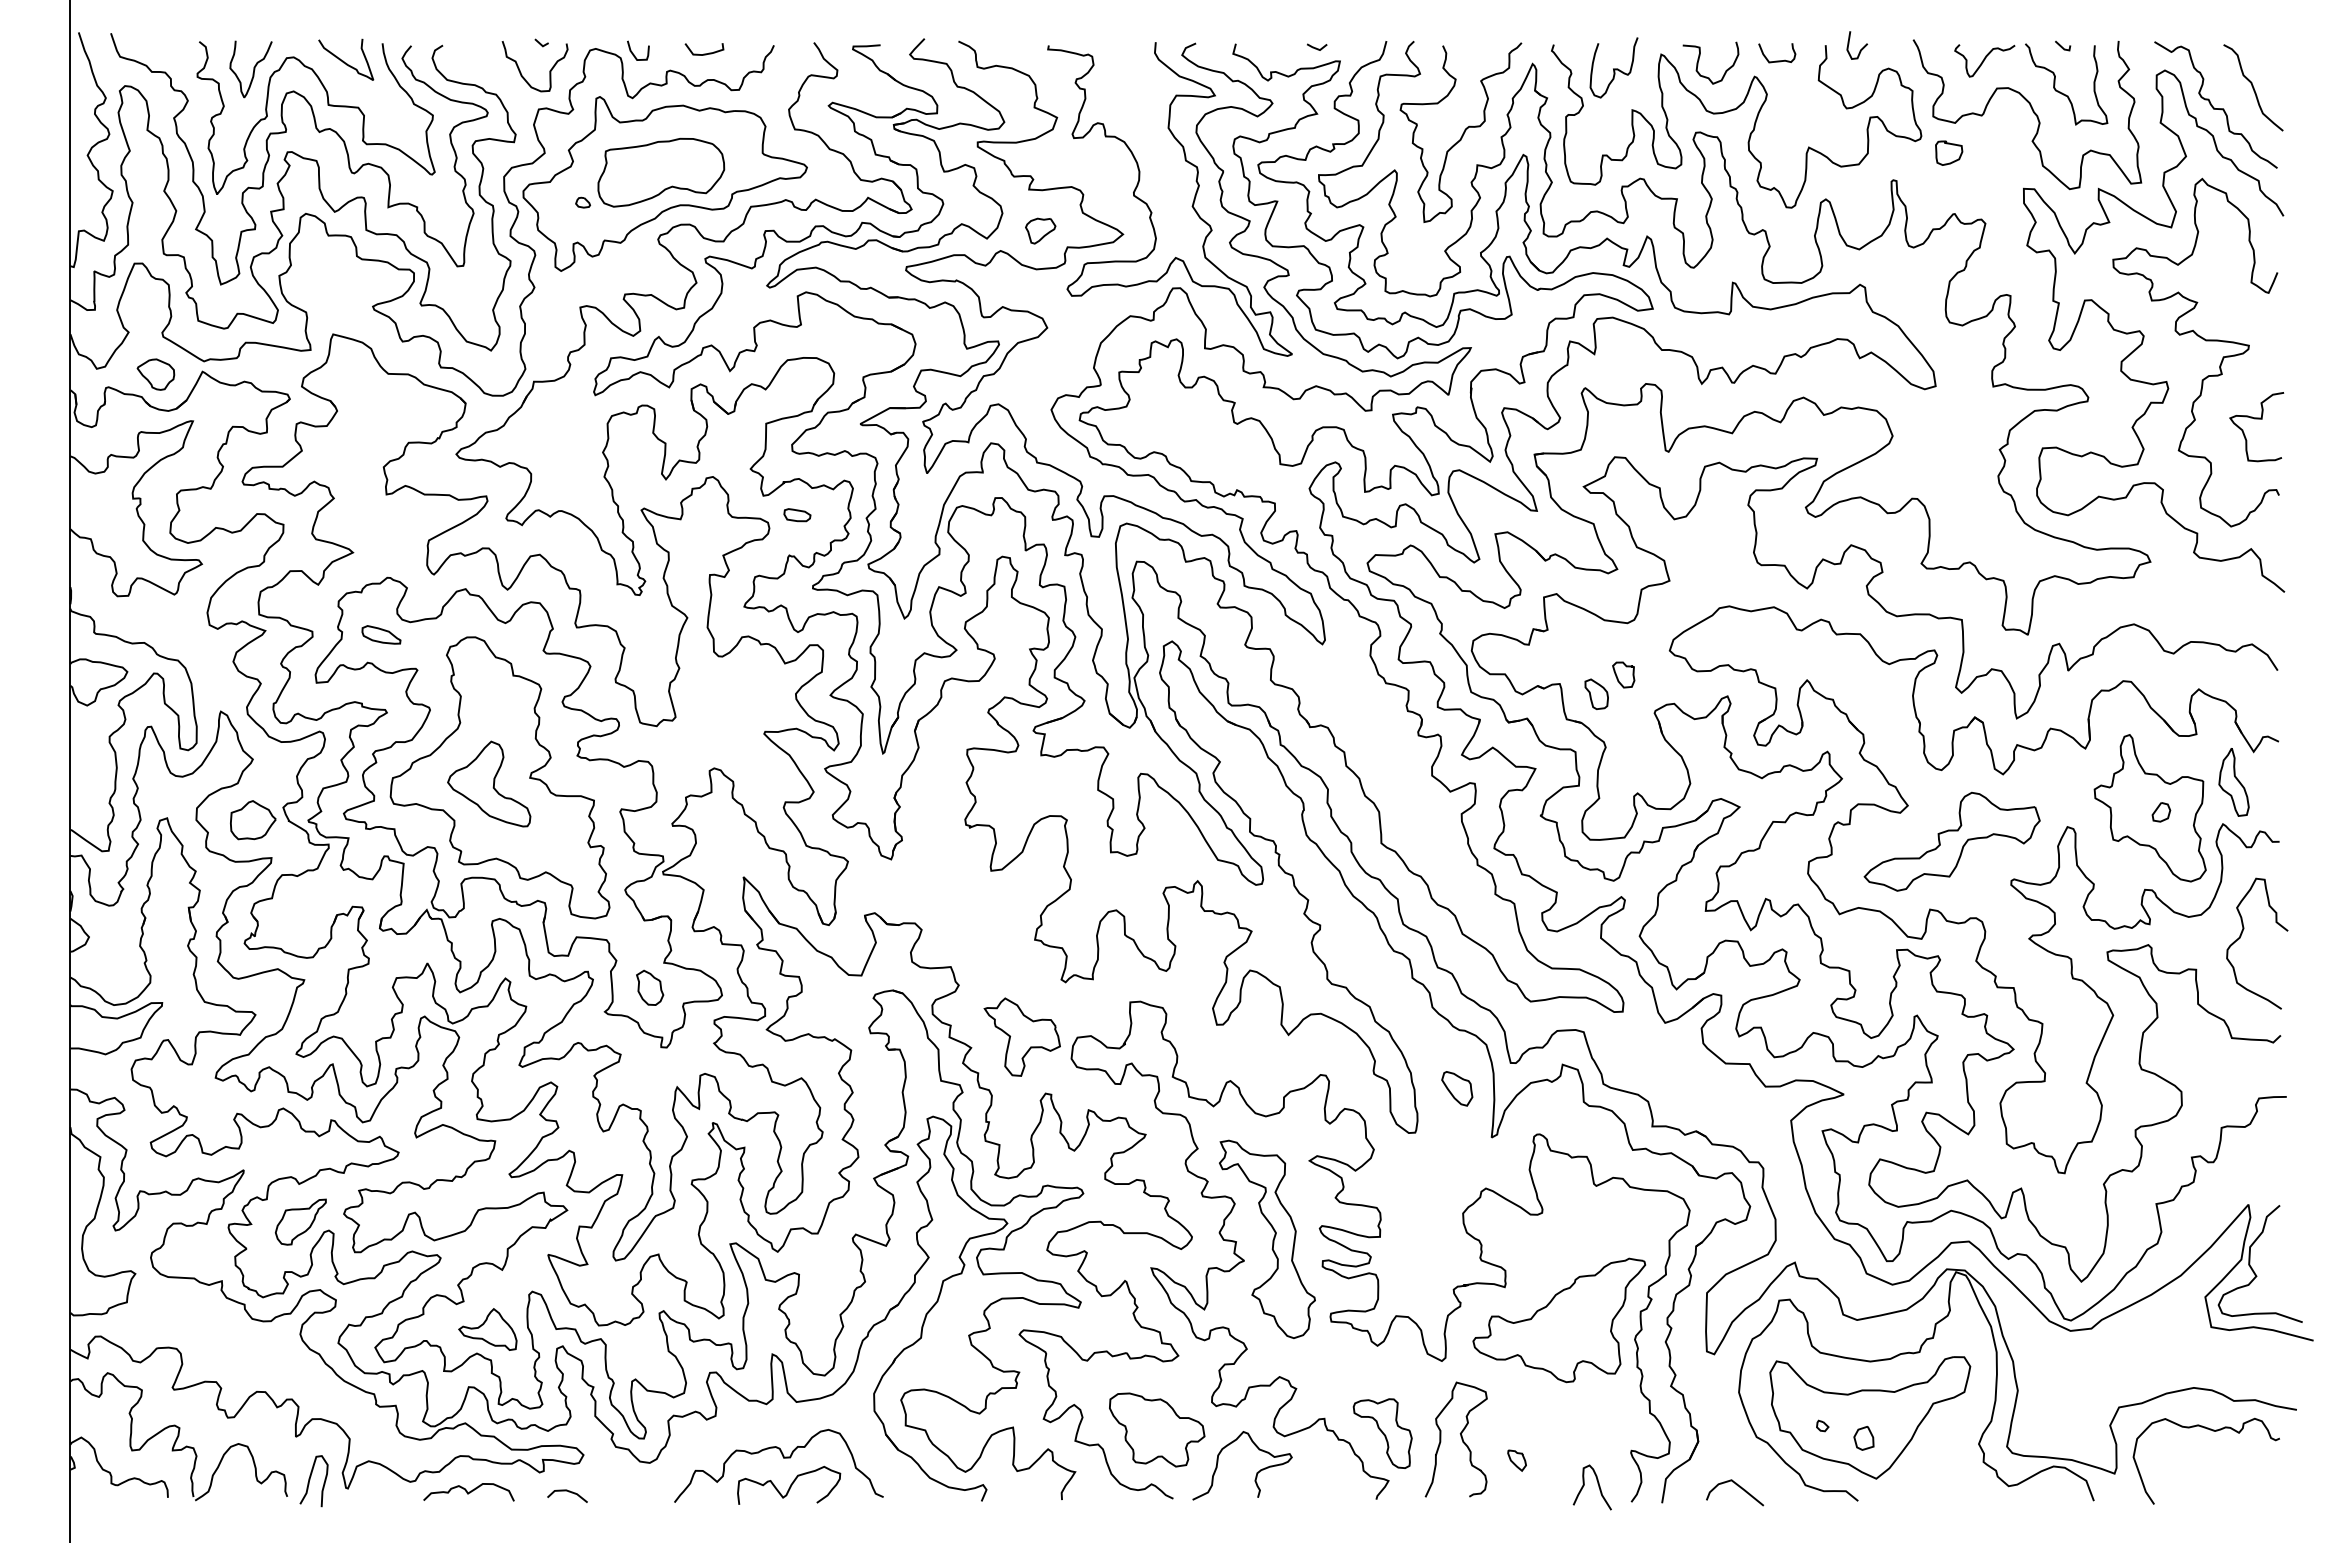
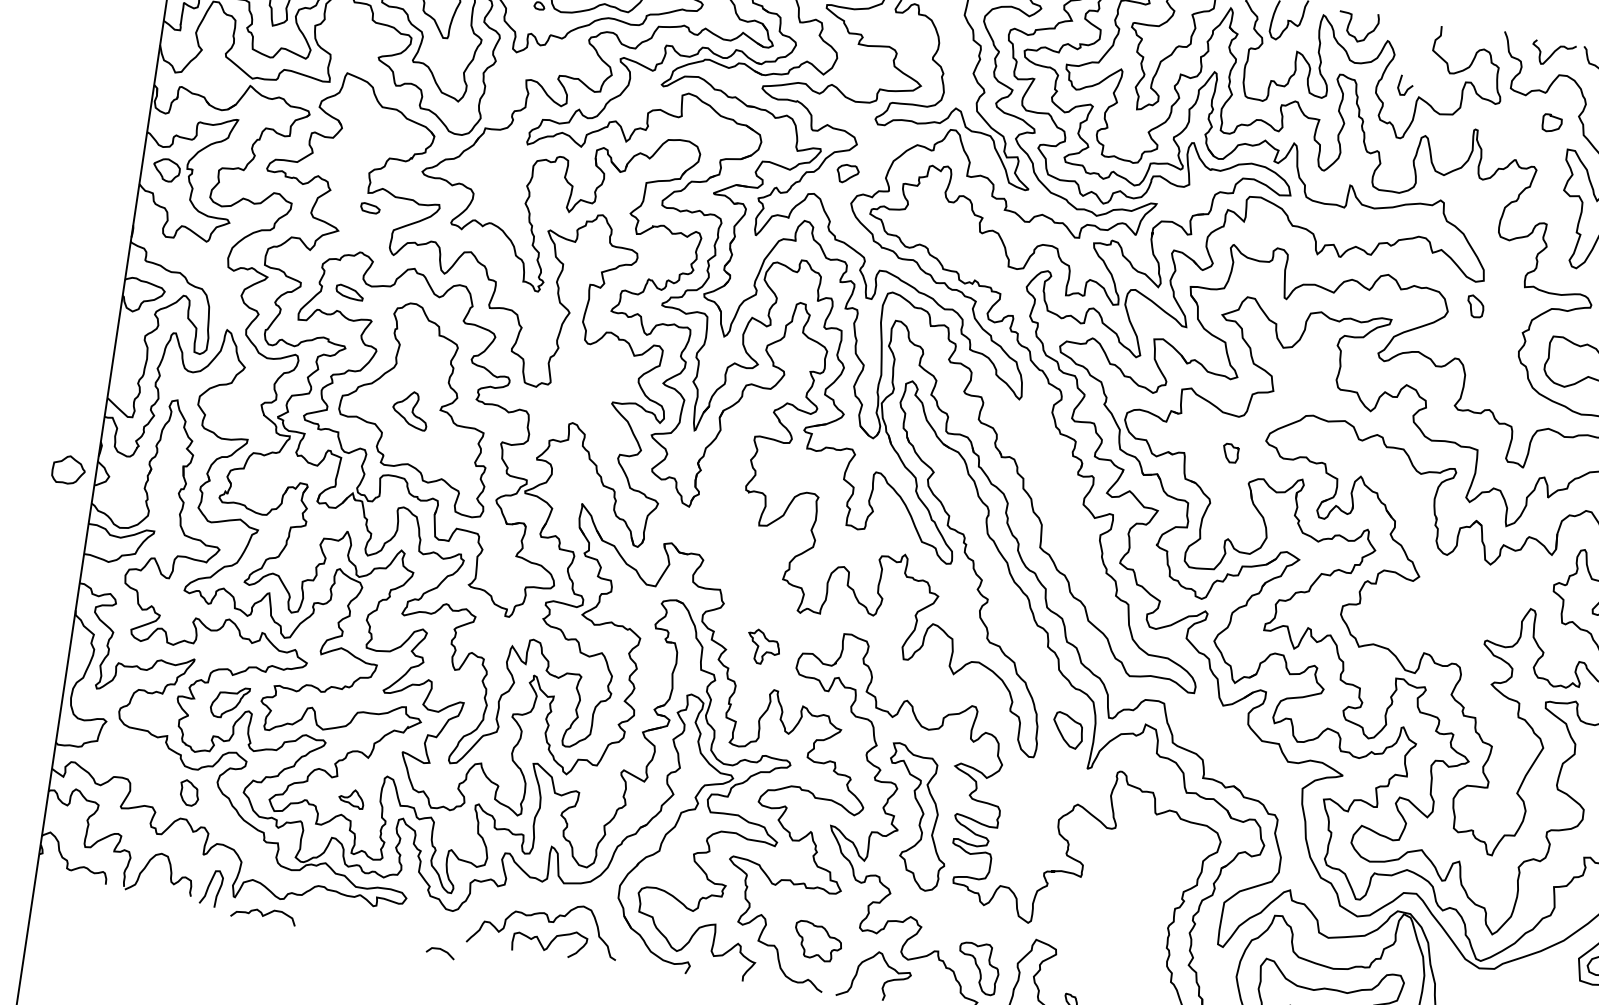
curve: (1861, 48) -> (1408, 88), moved
curve: (1777, 60) -> (1405, 31), removed
part: (1949, 152) -> (1552, 122), moved
part: (1040, 230) -> (847, 173), moved
part: (155, 374) -> (166, 170), moved
part: (797, 515) -> (370, 208), moved
part: (1596, 693) -> (1475, 305), moved
part: (489, 783) -> (410, 409), size x0.6
part: (253, 820) -> (69, 470), moved
part: (1951, 841) -> (1446, 606), removed
part: (650, 987) -> (189, 792), moved
part: (1021, 1036) -> (763, 646), size x0.6
part: (1457, 1088) -> (1068, 730), size x1.4
part: (1559, 1320) -> (1116, 906), removed
part: (487, 1329) -> (351, 798), size x0.6
part: (1157, 1429) -> (818, 941), size x0.7
curve: (468, 1492) -> (263, 915), moved
line: (568, 1492) -> (441, 950), moved

